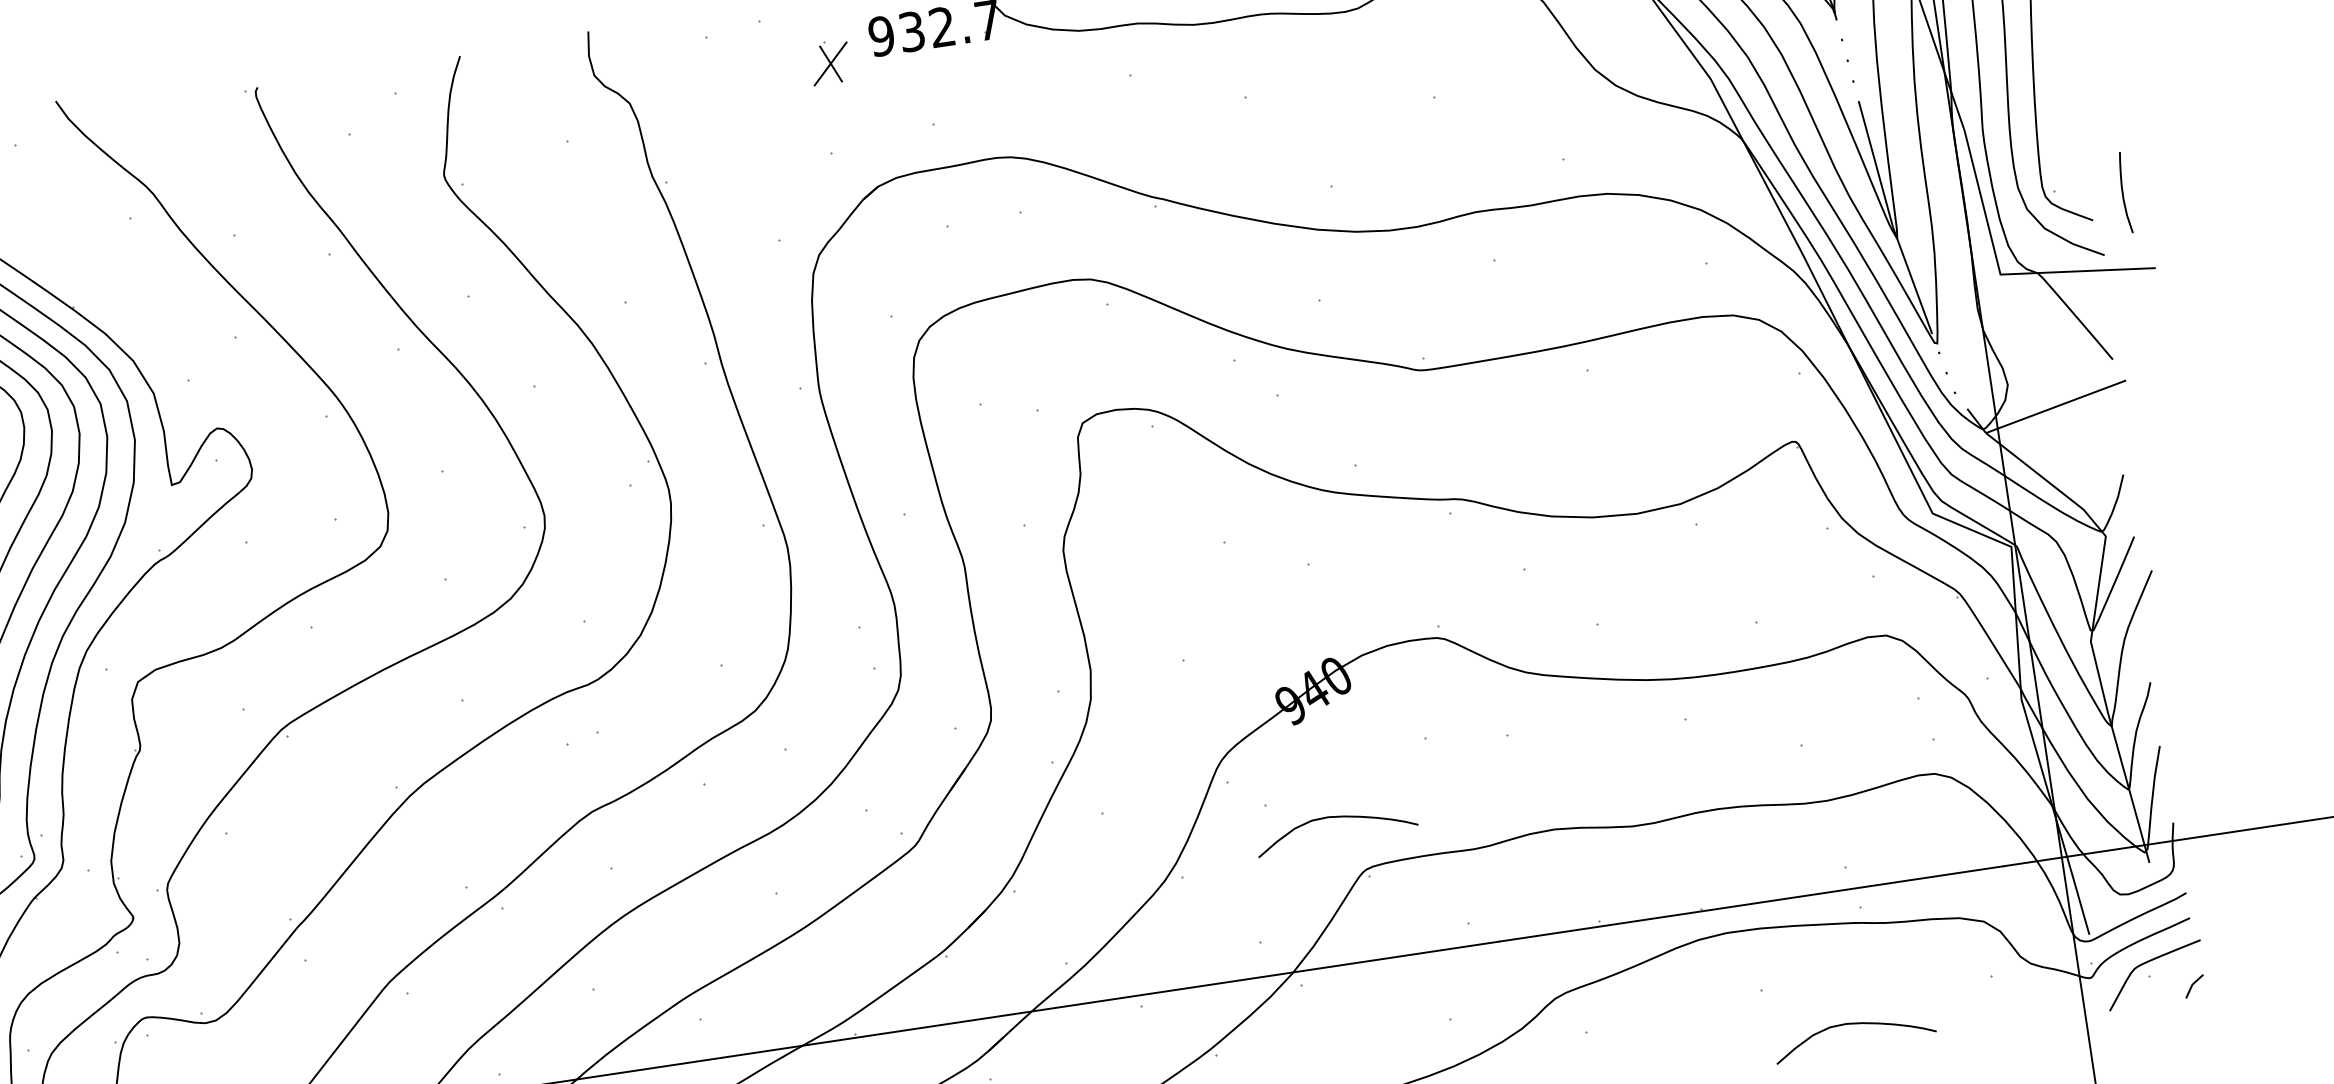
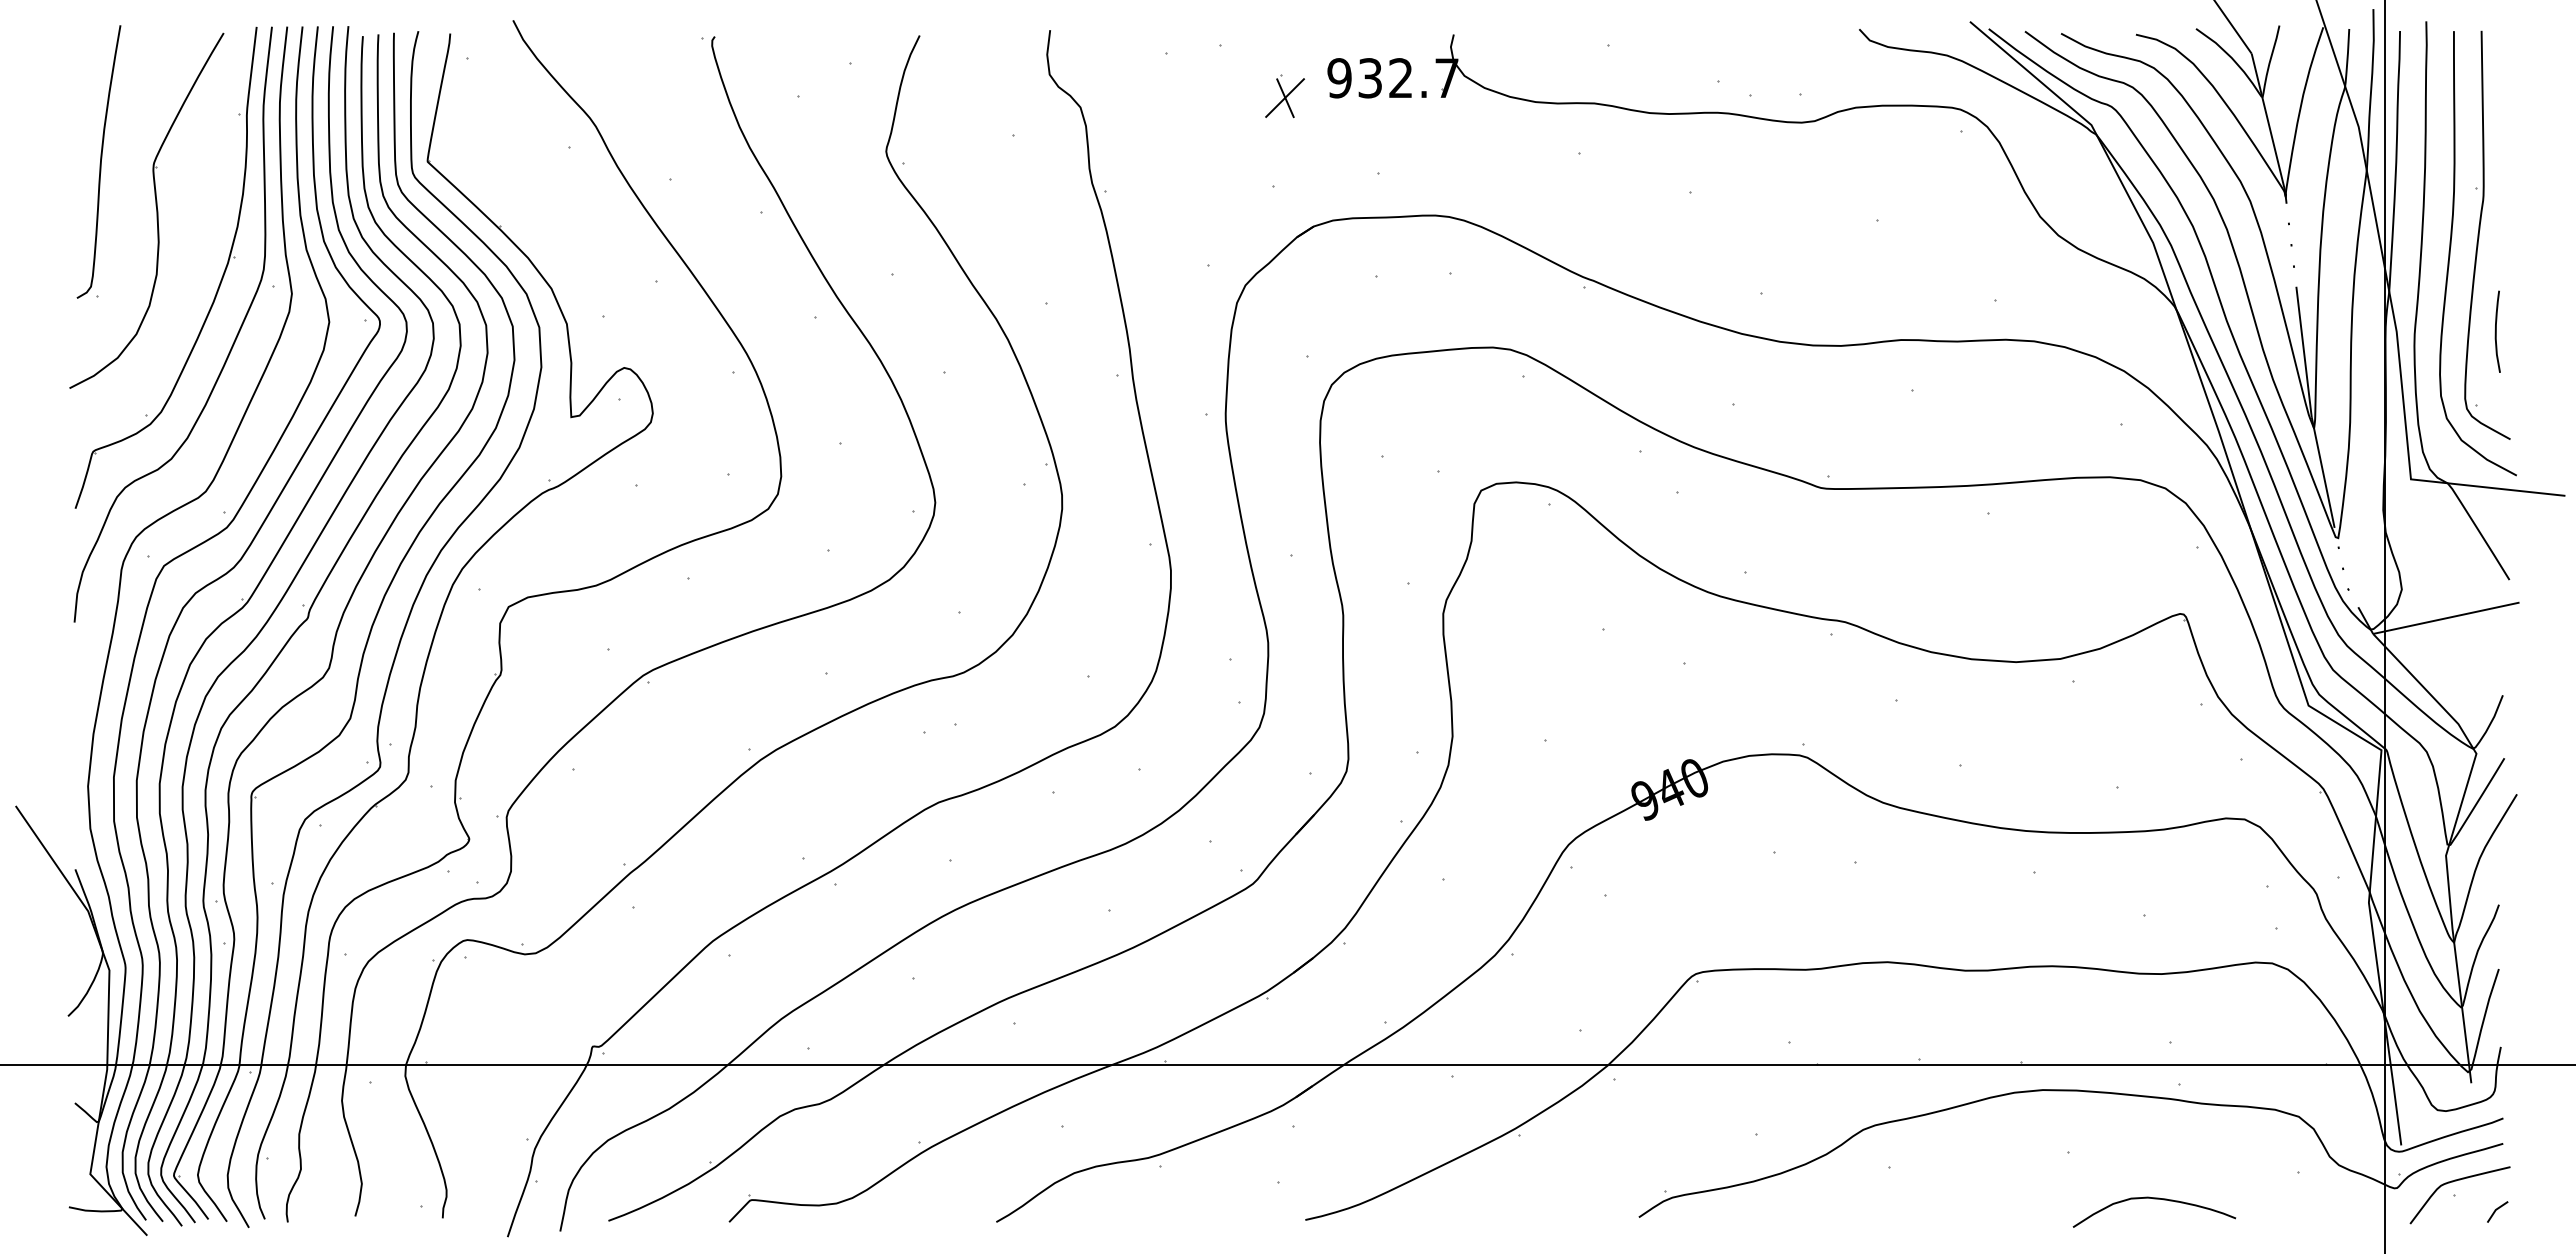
curve: (2123, 192) -> (2496, 331), moved
curve: (1335, 818) -> (1672, 918), removed

